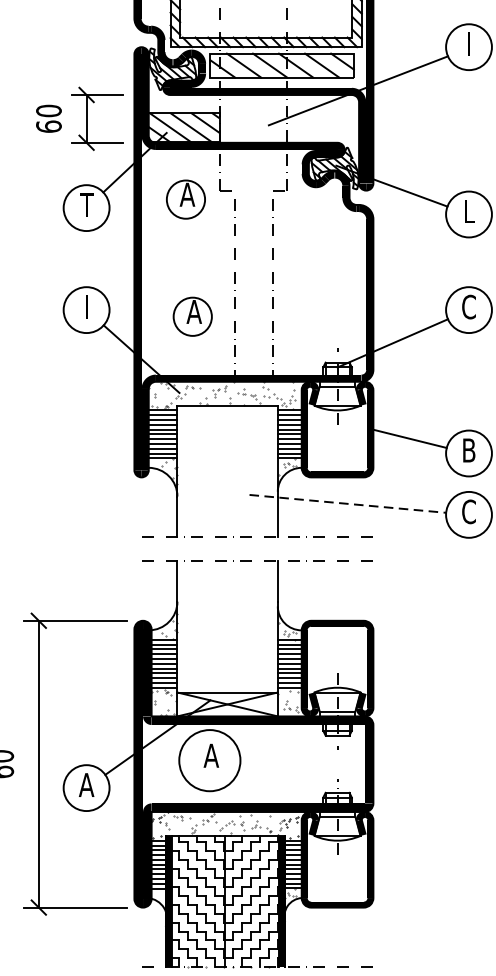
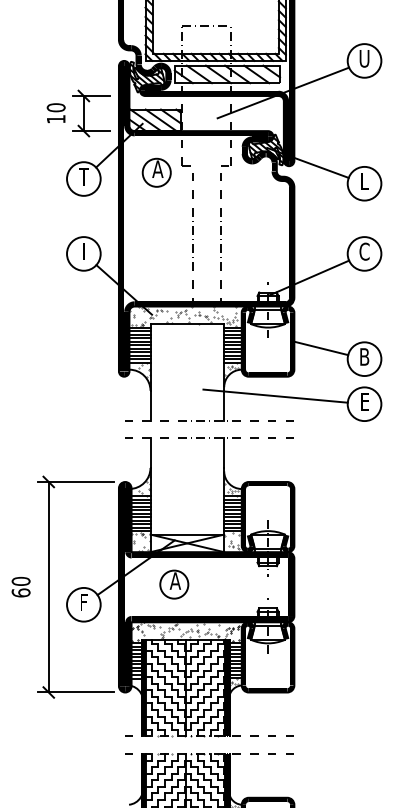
text: (468, 43) -> (364, 58), I -> U
text: (47, 125) -> (55, 118), 60 -> 10
part: (192, 316) -> (161, 258), removed
line: (349, 504) -> (276, 396), dashed -> solid
text: (468, 512) -> (364, 402), C -> E
circle: (210, 760) -> (174, 584), size x0.62
text: (86, 784) -> (83, 602), A -> F

